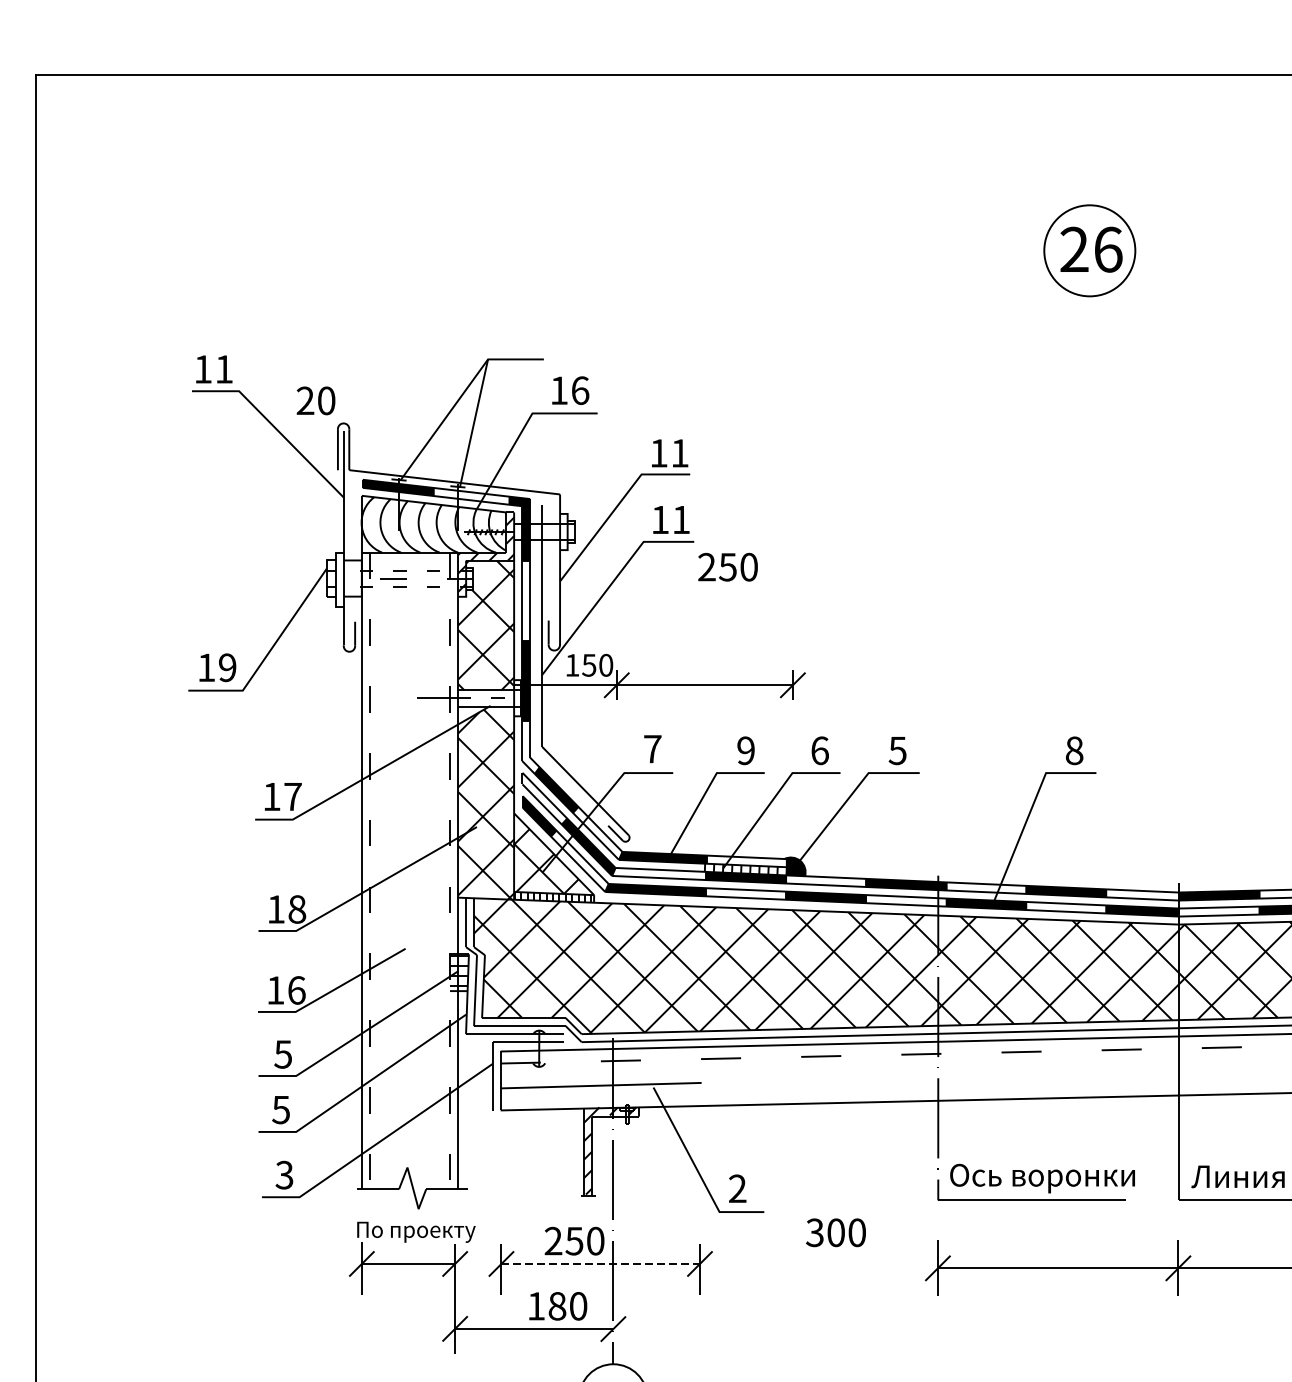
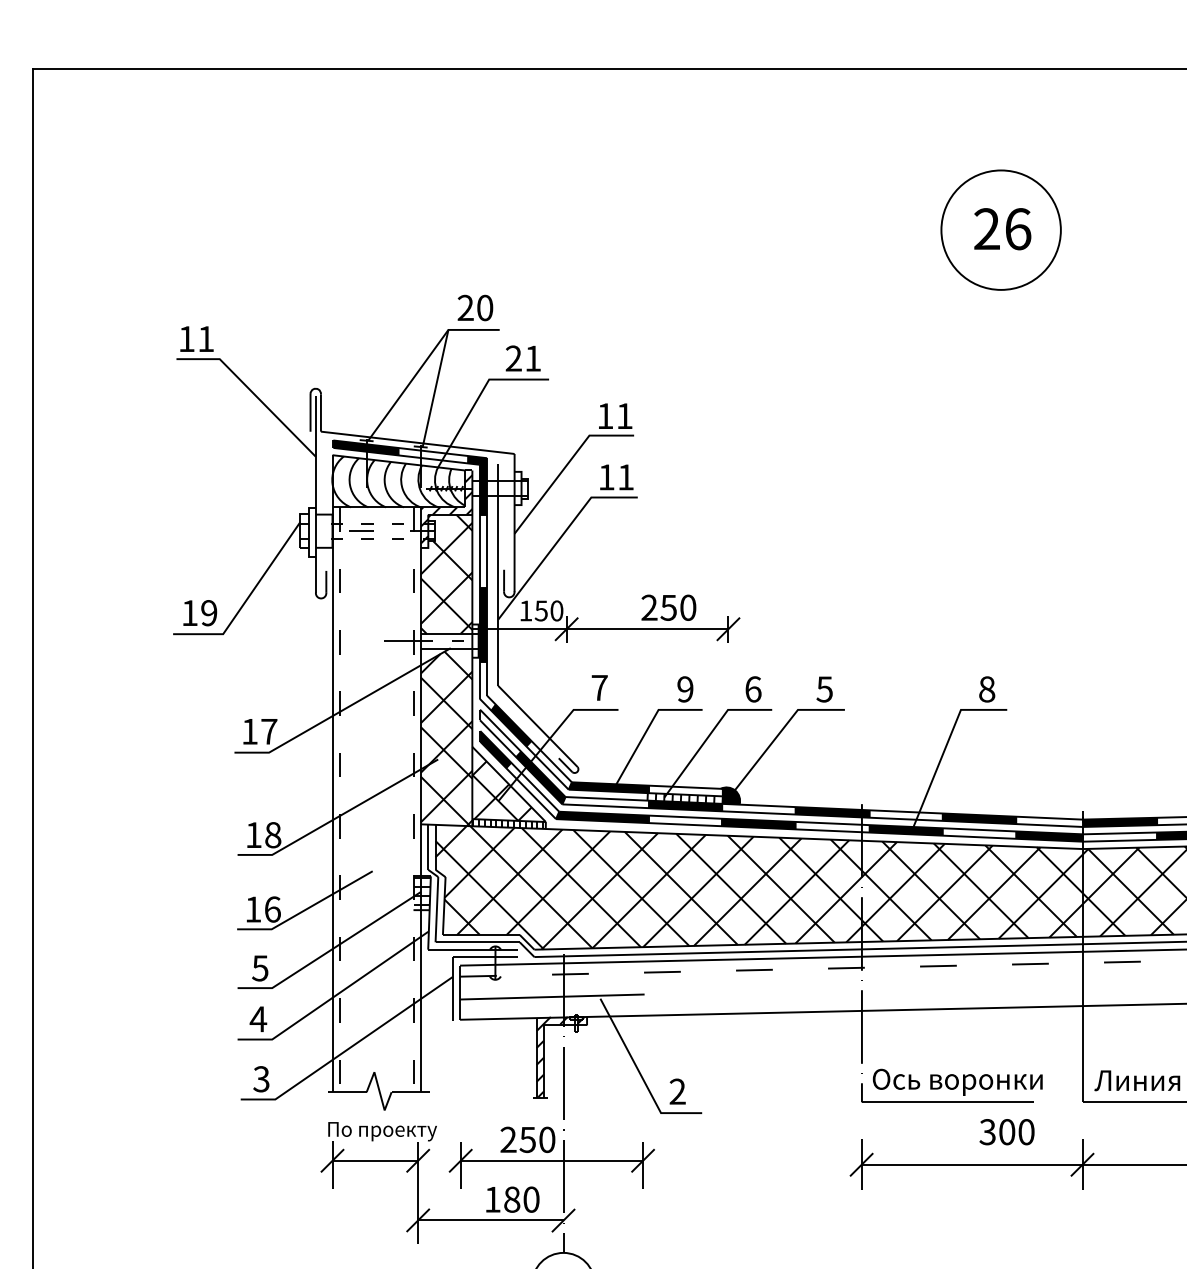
circle: (1089, 250) -> (1000, 229), size x1.43
text: (569, 390) -> (523, 358), 16 -> 21
text: (316, 400) -> (475, 307), moved
text: (727, 566) -> (668, 607), moved
text: (281, 1110) -> (258, 1019), 5 -> 4
text: (835, 1233) -> (1006, 1132), moved
line: (601, 1263) -> (552, 1160), dashed -> solid

